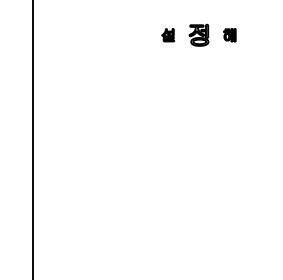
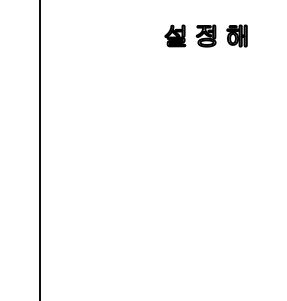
part: (168, 34) -> (175, 35), size x1.67
part: (229, 34) -> (236, 35), size x1.67

